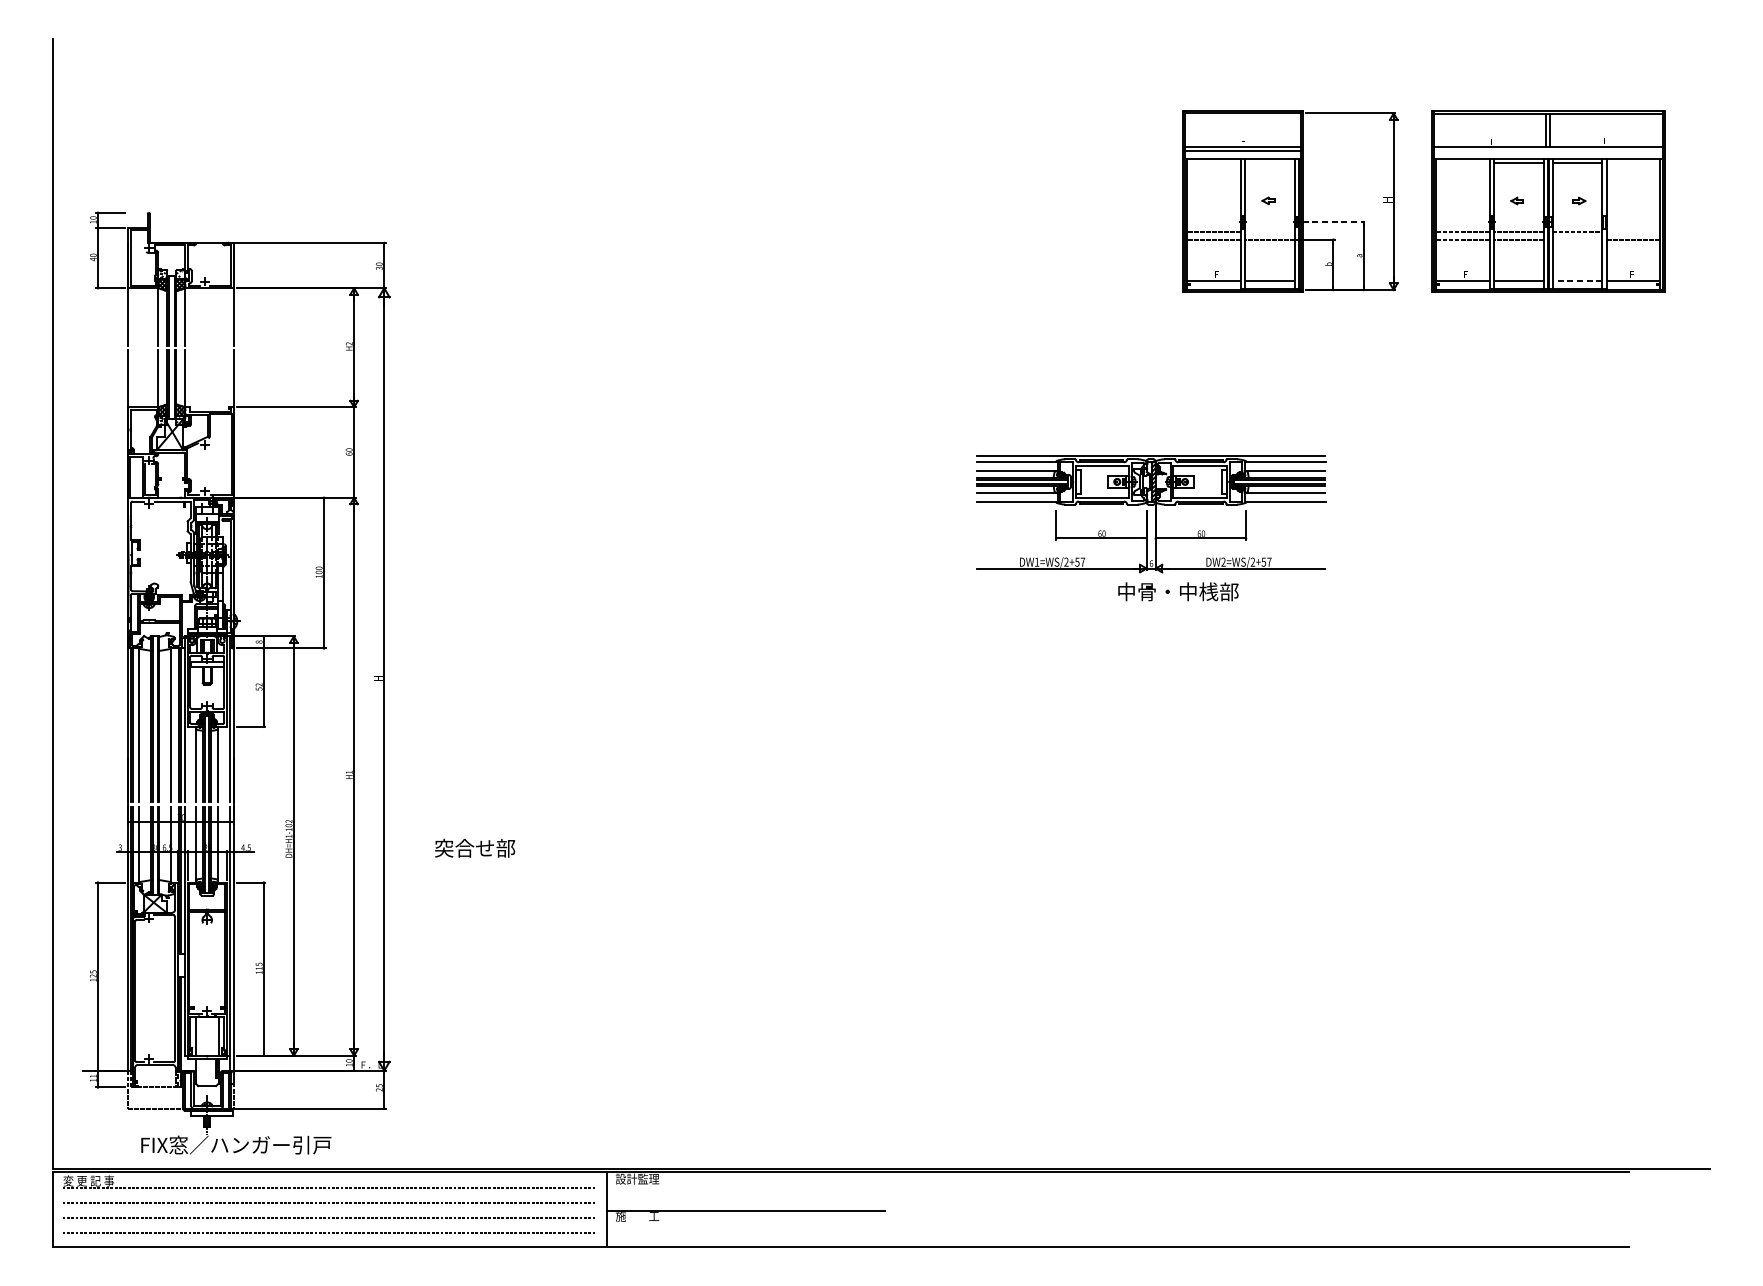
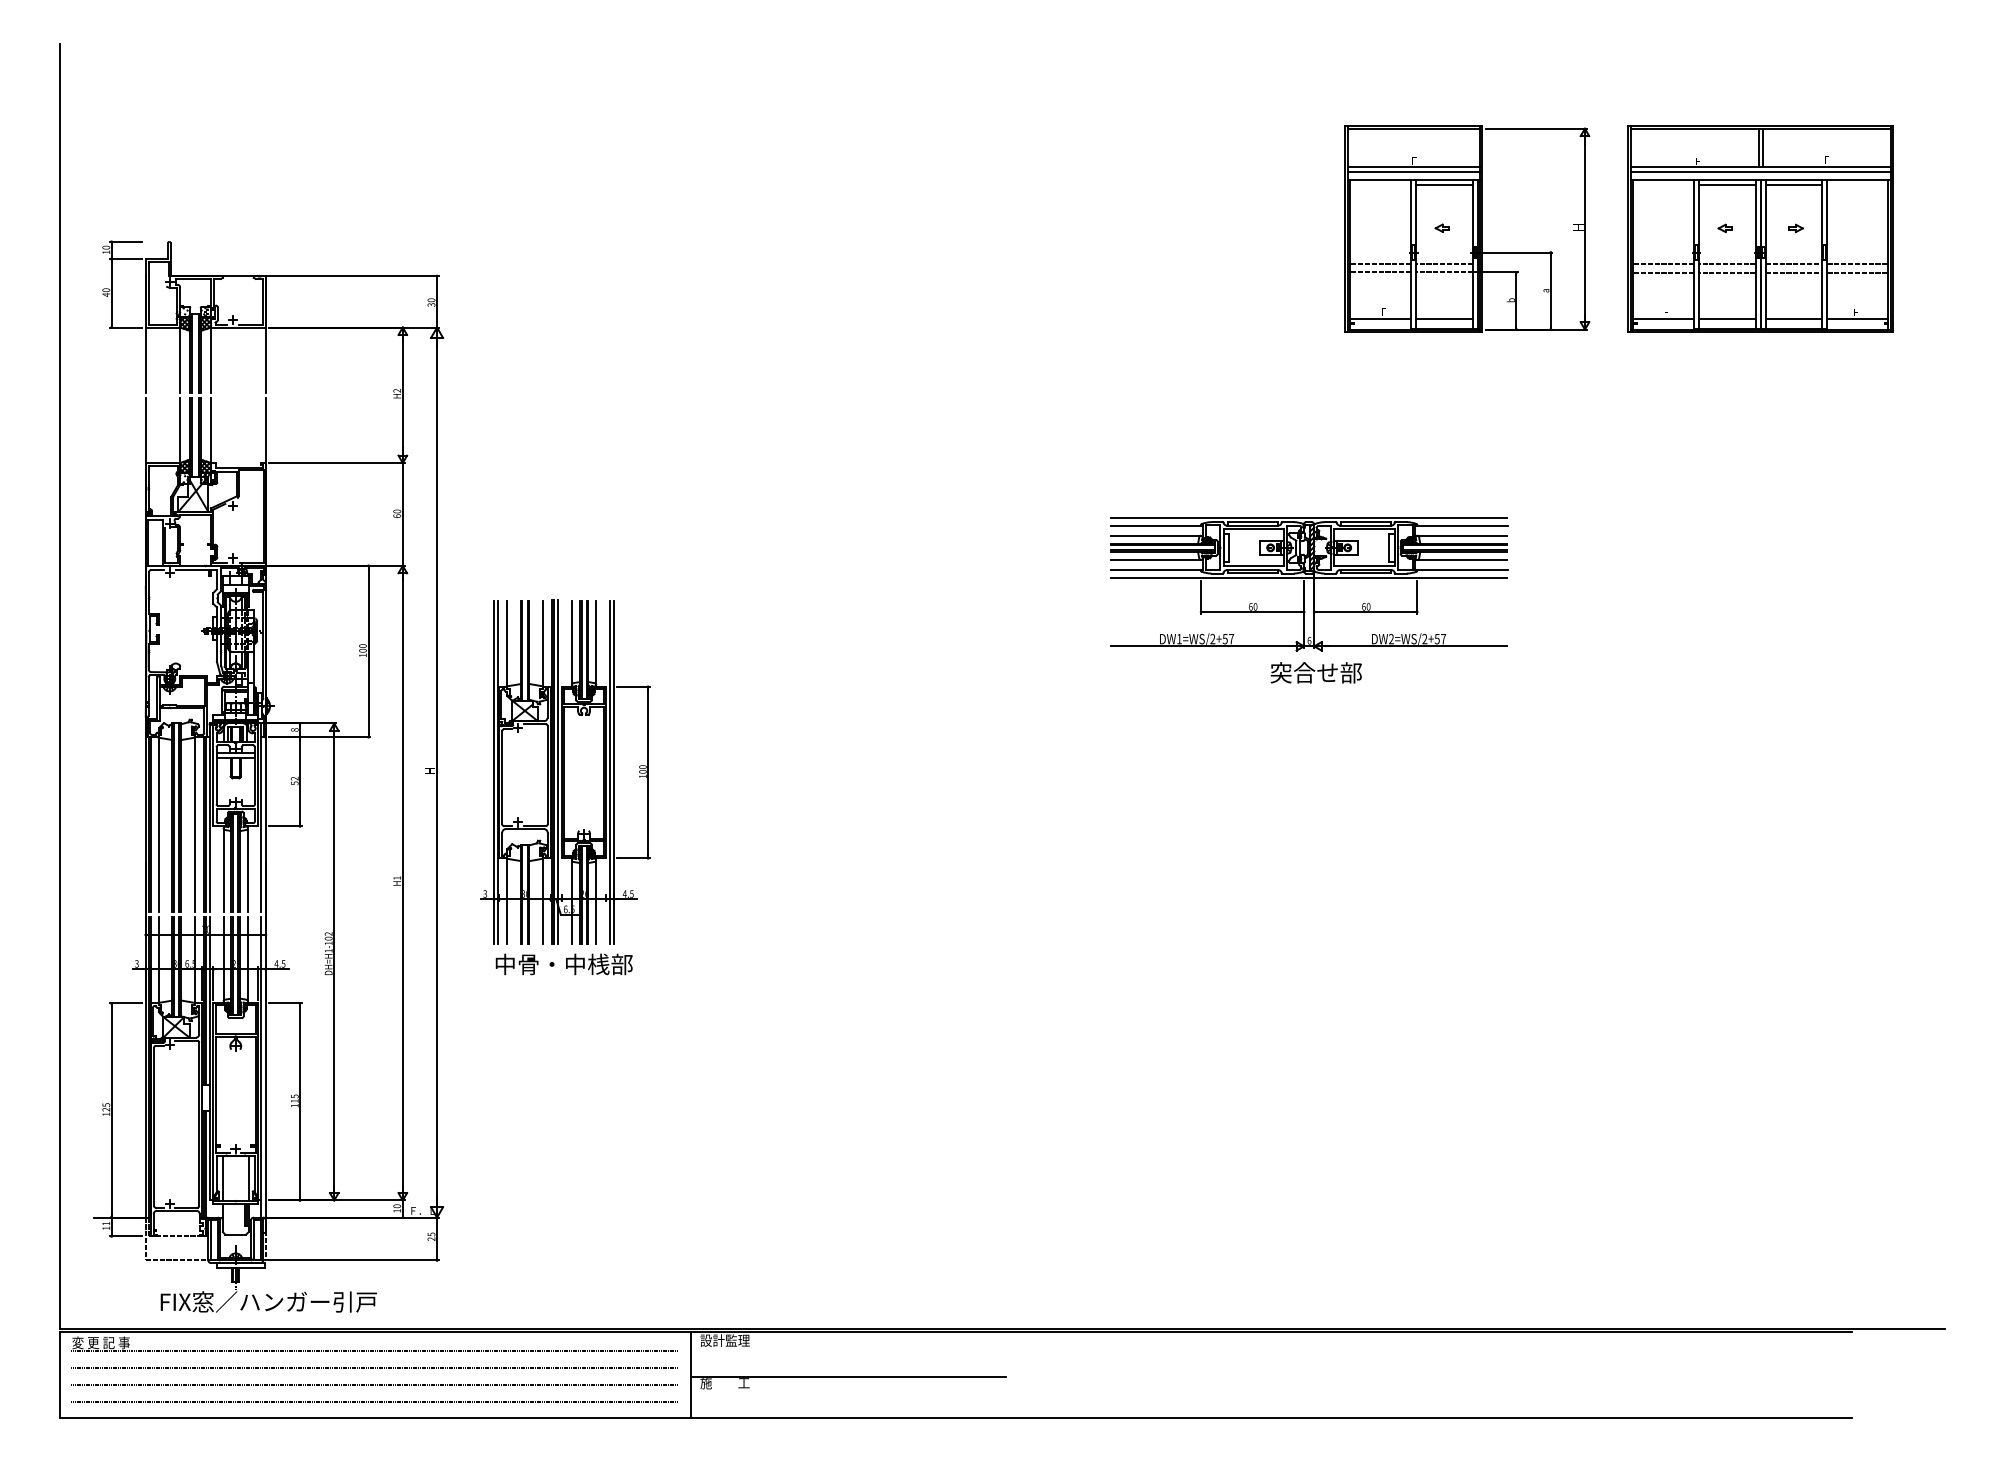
line: (1548, 150) -> (1760, 171), added
line: (1270, 162) -> (1444, 184), added
line: (1333, 222) -> (1516, 252), dashed -> solid
line: (1270, 231) -> (1444, 263), added
line: (1633, 232) -> (1857, 264), added
line: (1577, 239) -> (1793, 272), added
line: (1577, 281) -> (1793, 319), dashed -> solid
line: (1150, 508) -> (1308, 577), added
text: (1177, 591) -> (1339, 672), 中骨・中桟部 -> 突合せ部
part: (497, 678) -> (565, 771), added
text: (495, 848) -> (563, 964), 突合せ部 -> 中骨・中桟部

